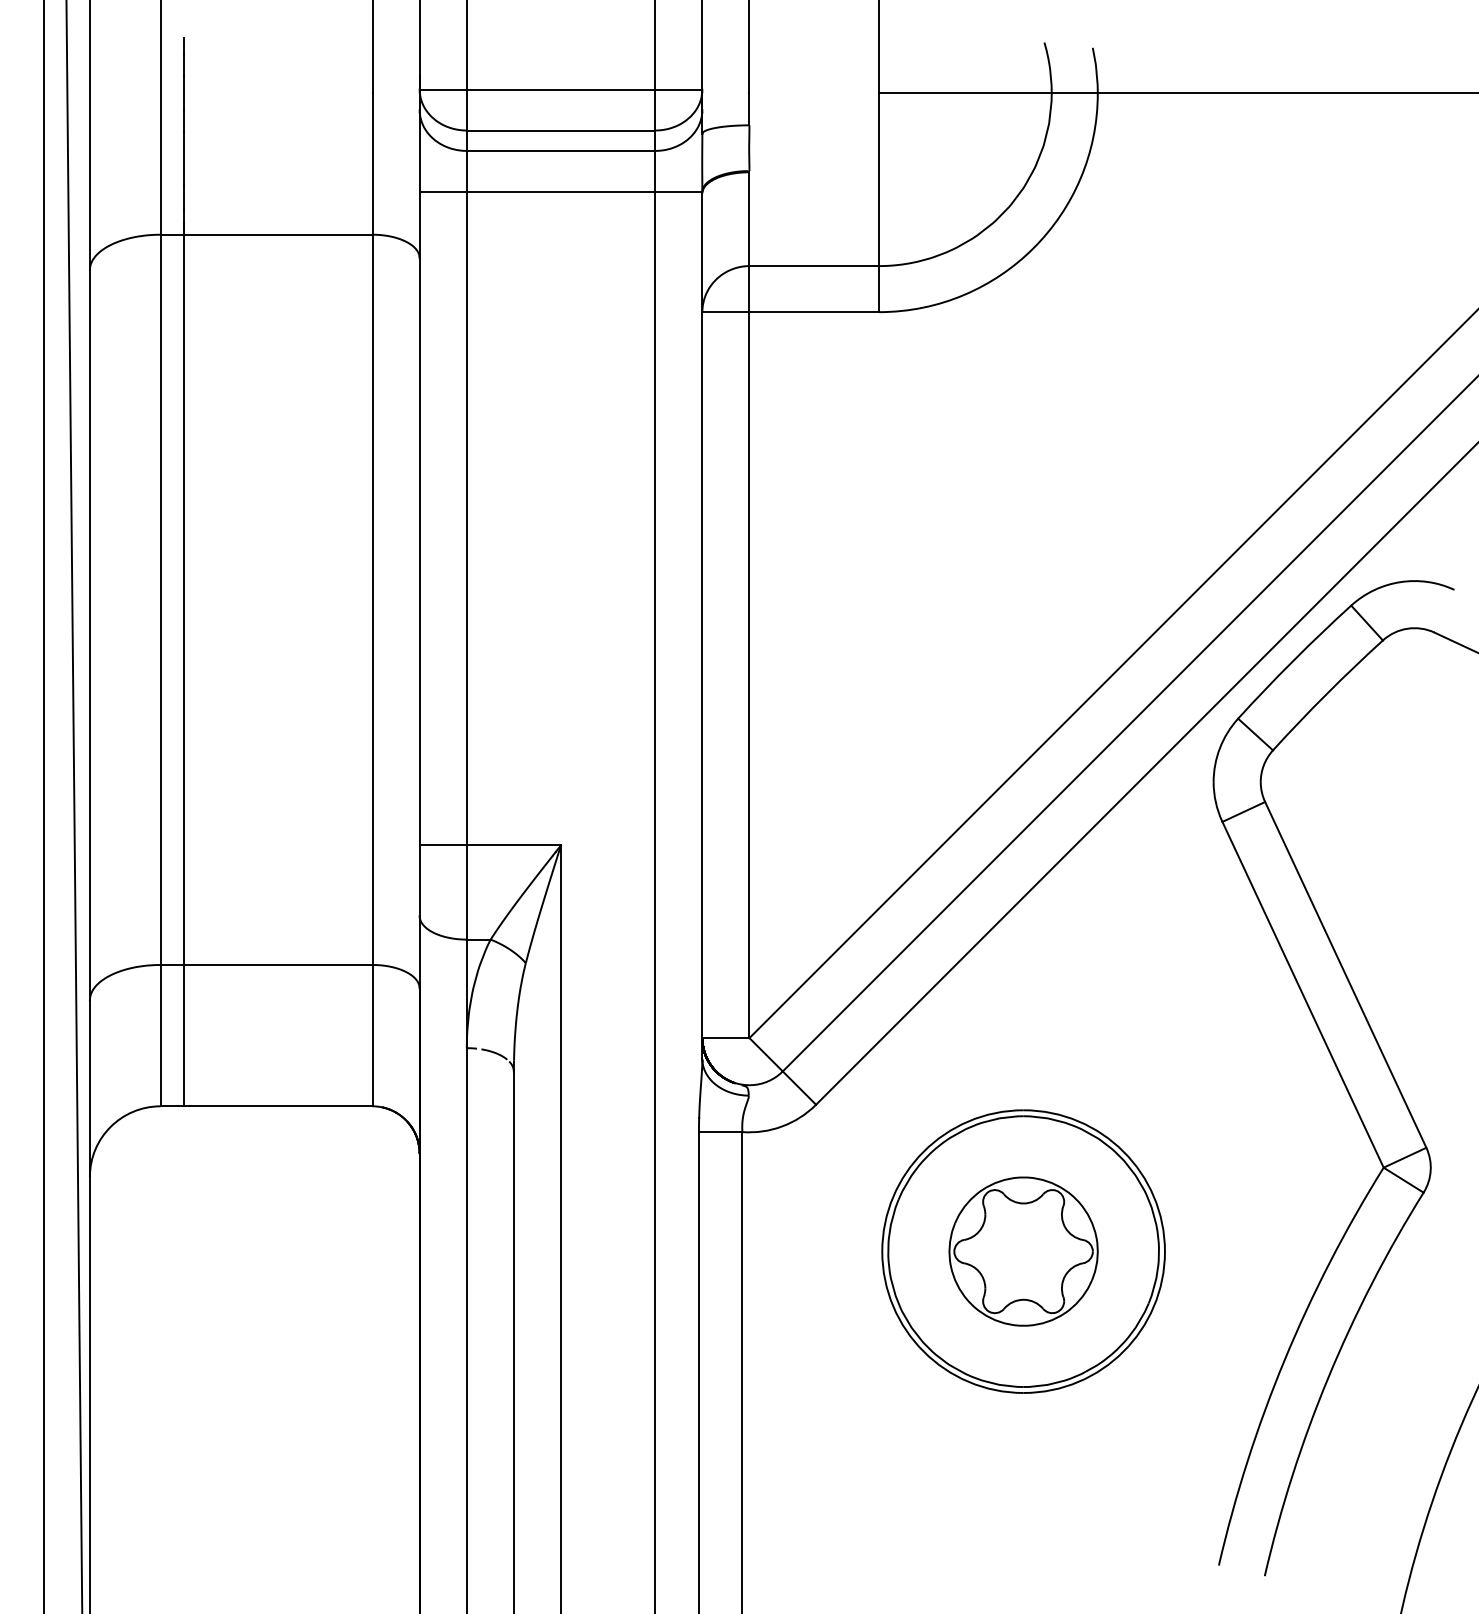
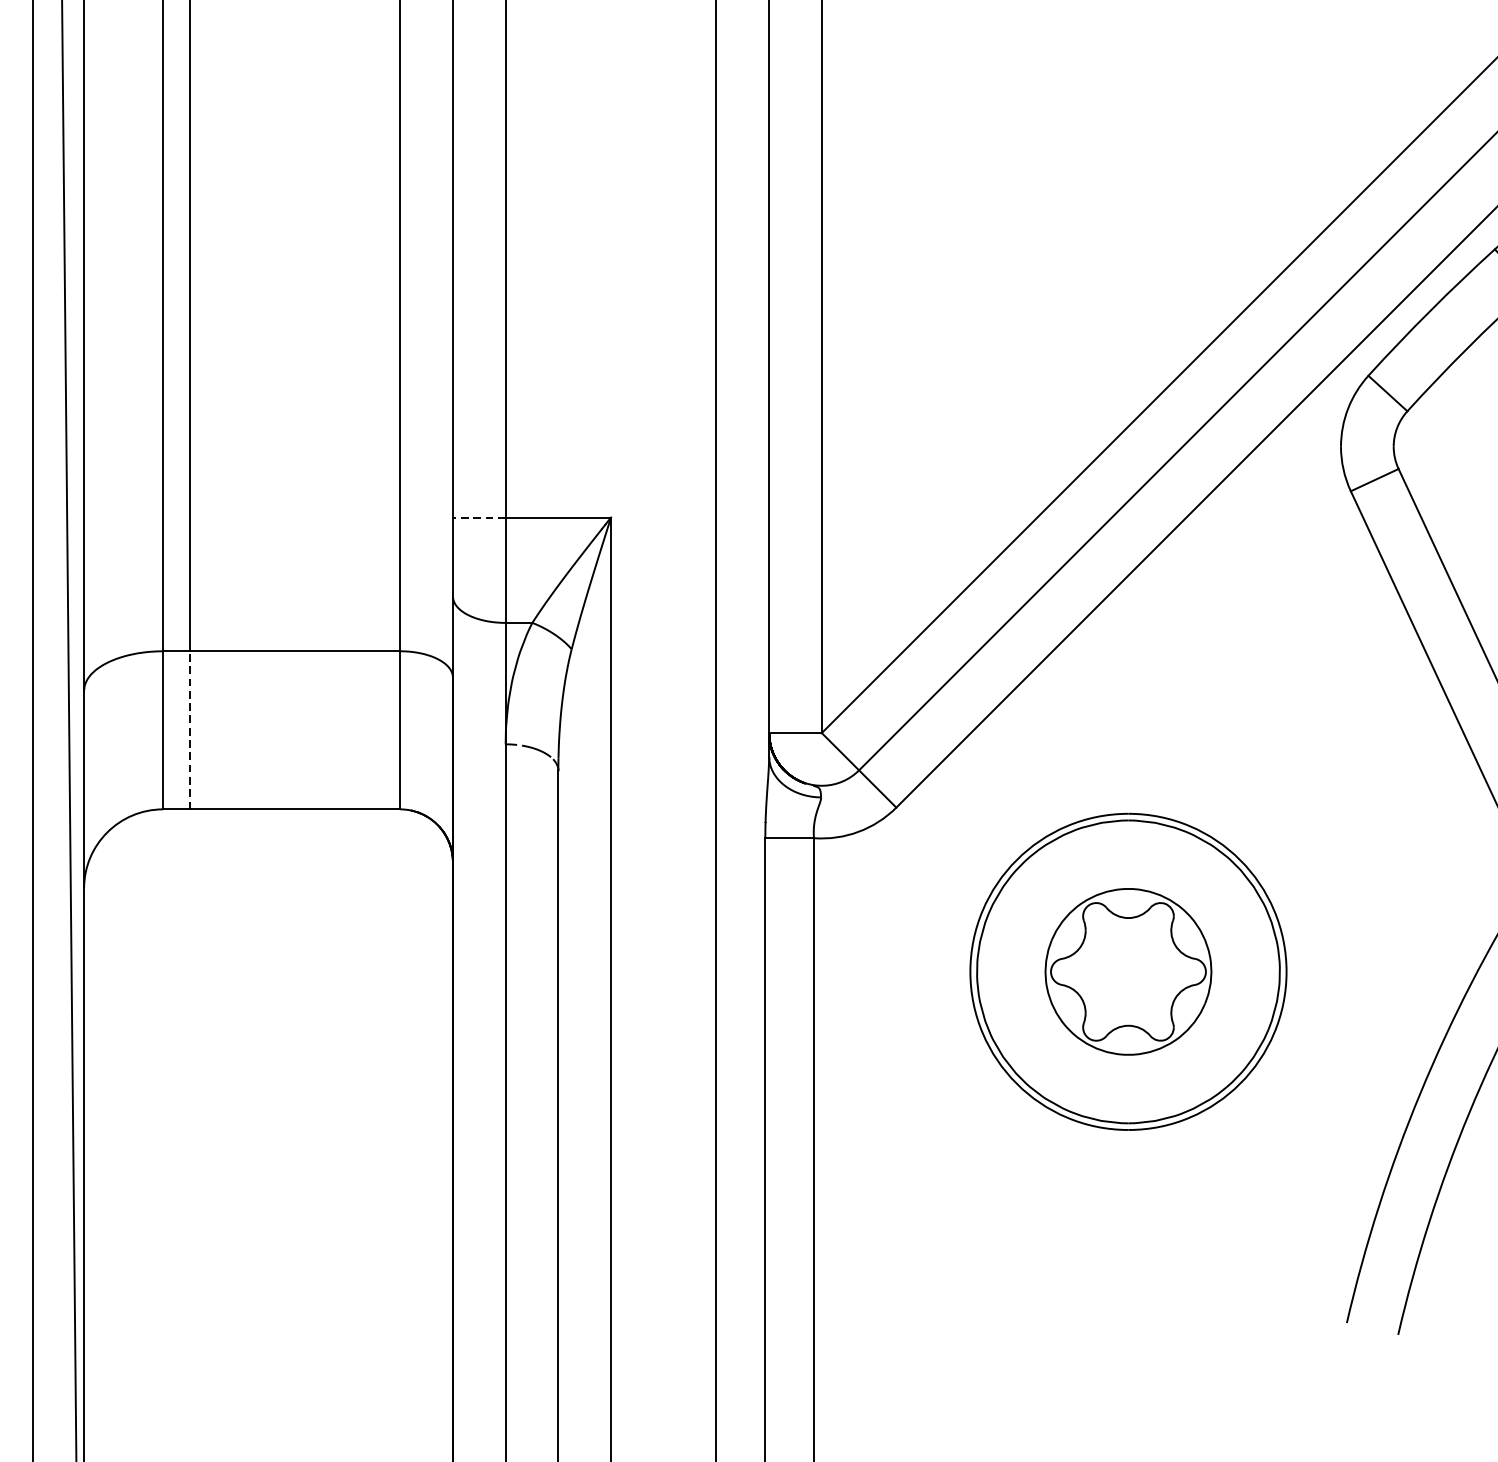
line: (443, 845) -> (479, 517), solid -> dashed
line: (184, 1035) -> (189, 730), solid -> dashed

